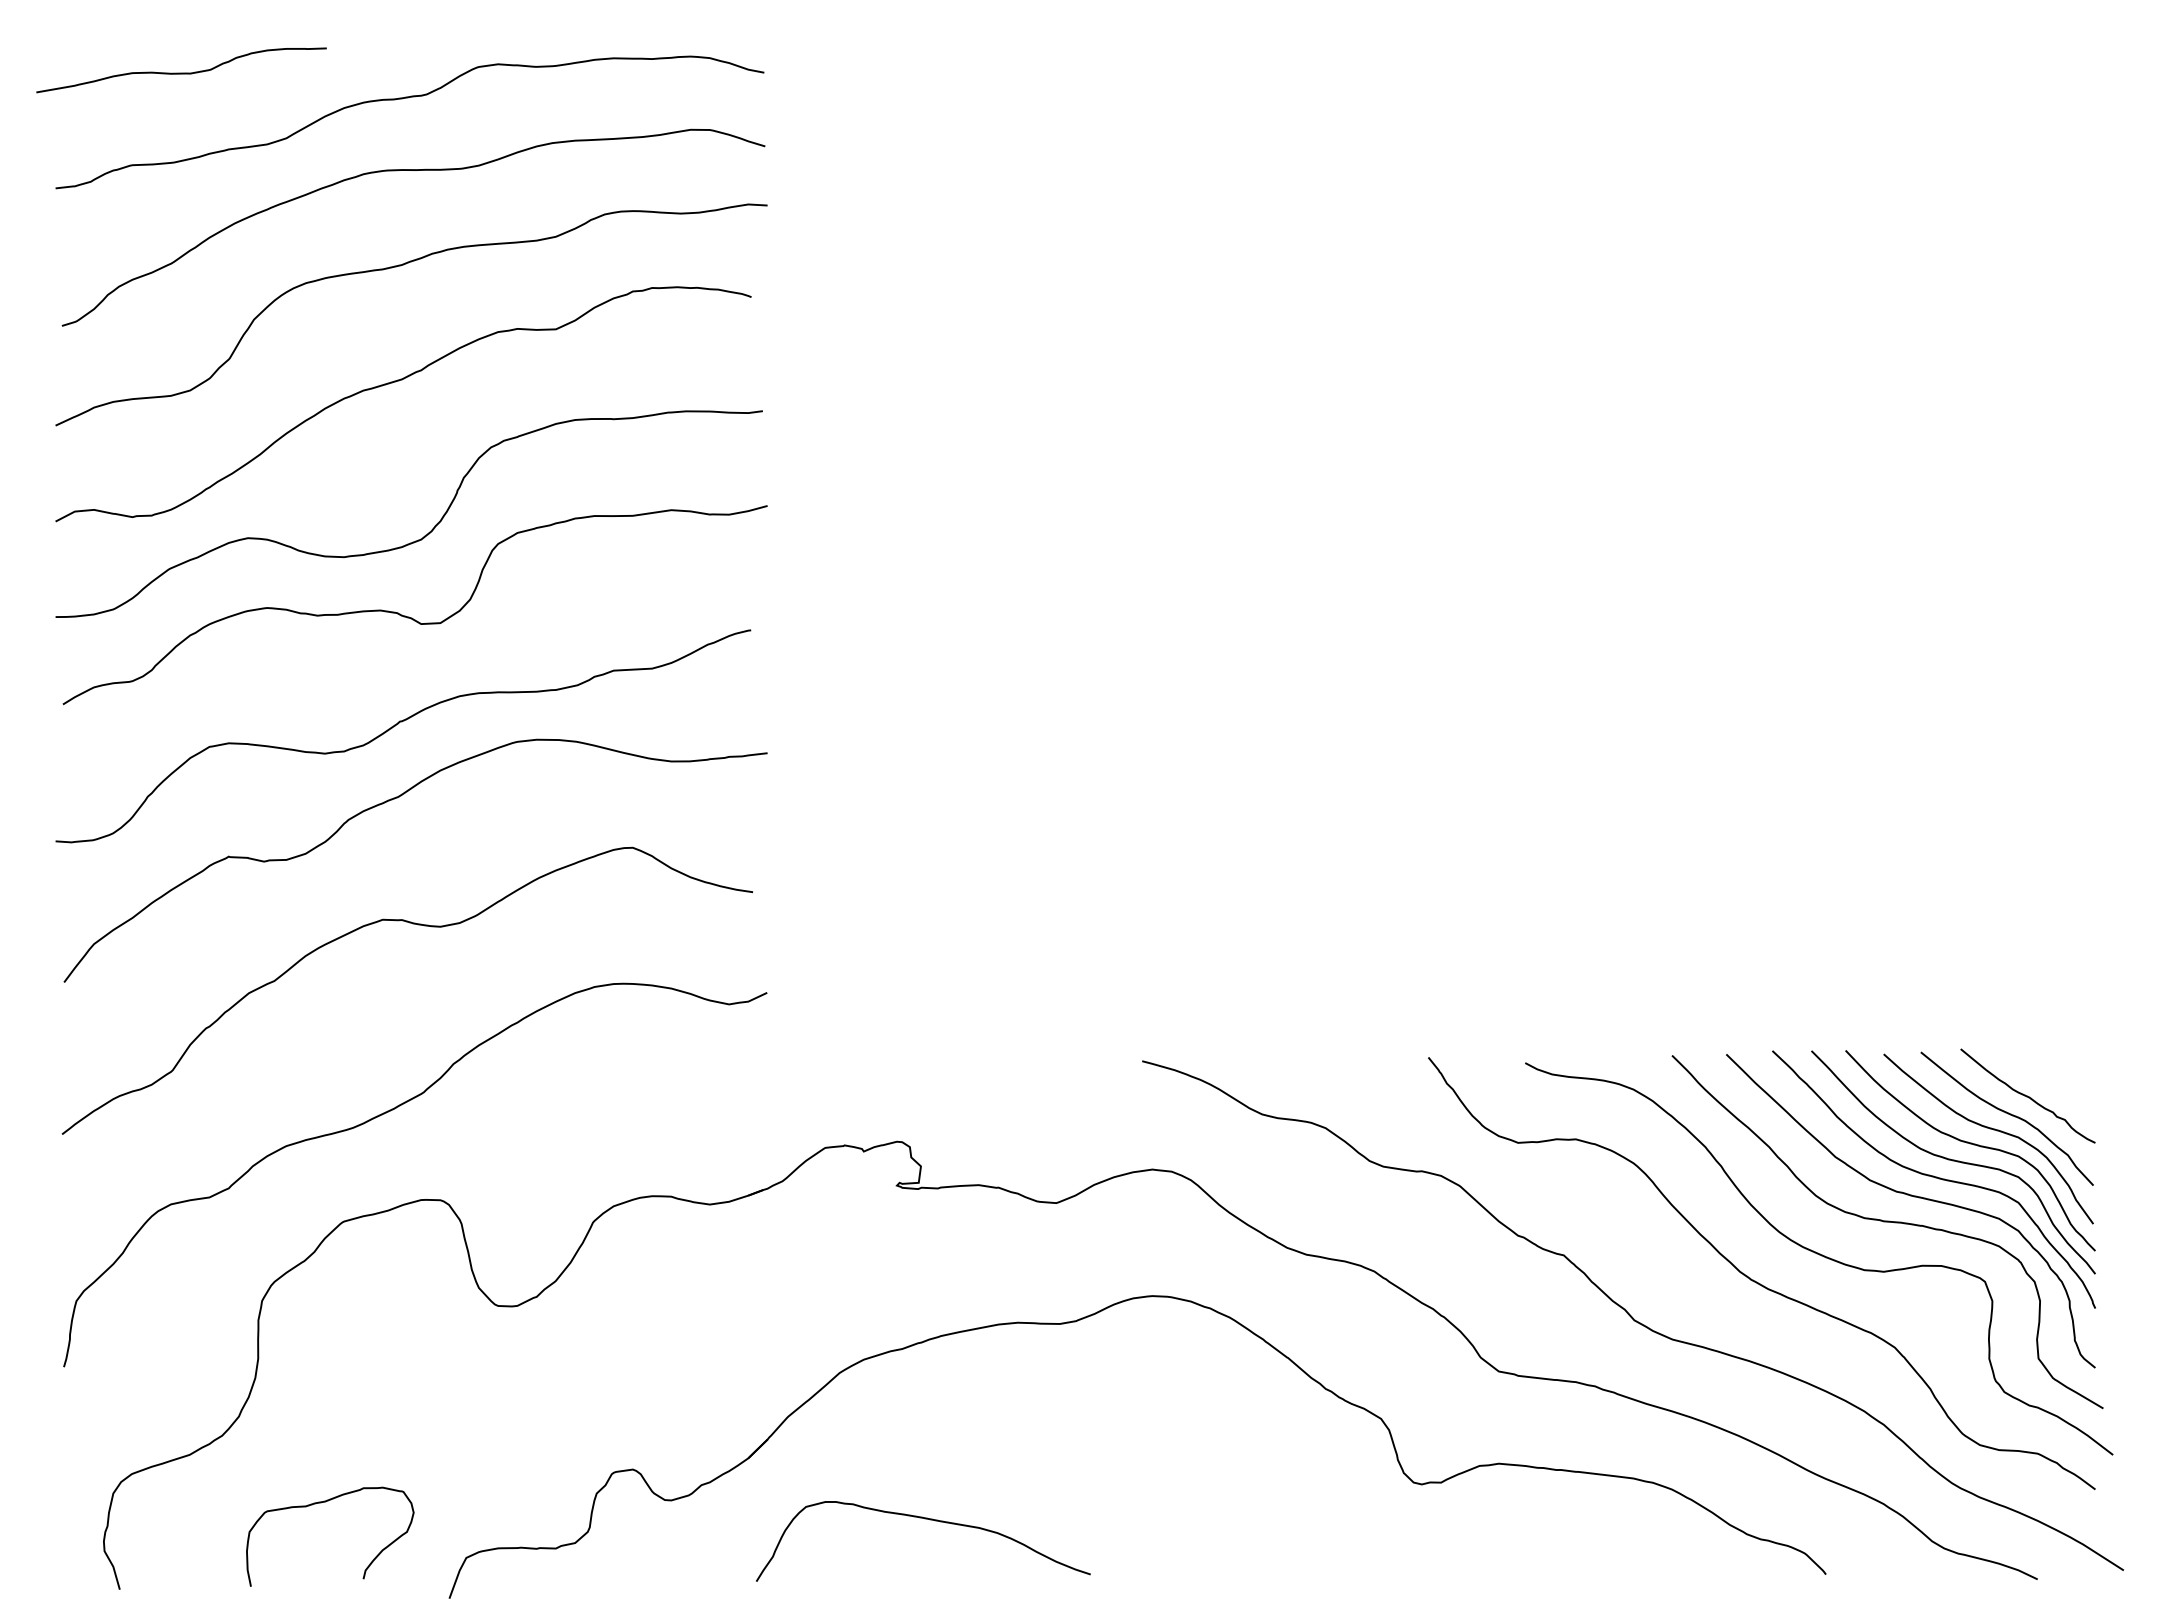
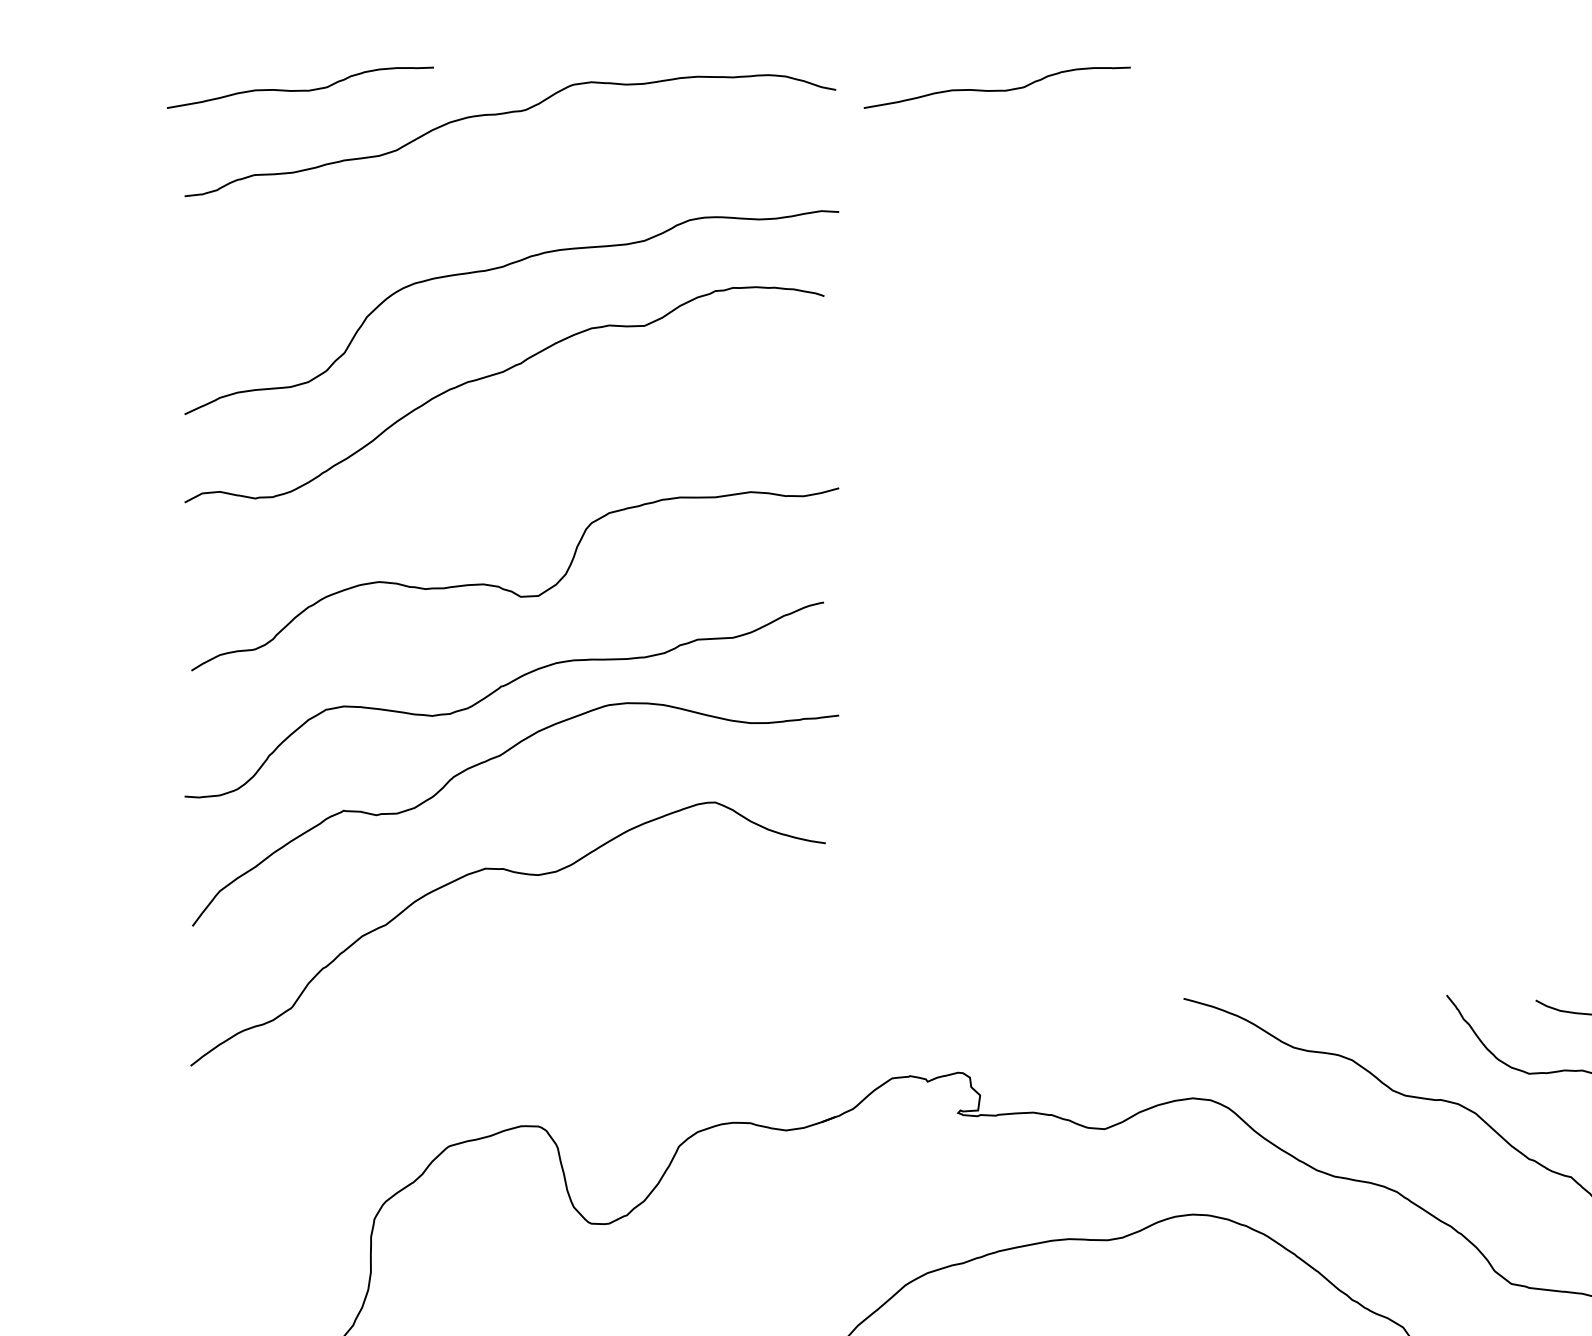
curve: (939, 72) -> (997, 89), added
curve: (413, 170) -> (513, 179), removed
curve: (424, 535) -> (523, 515), removed
curve: (384, 1114) -> (487, 1047), removed

